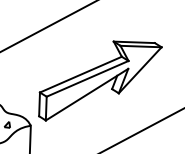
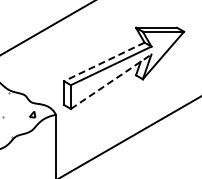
line: (81, 74) -> (104, 61), solid -> dashed
line: (87, 94) -> (111, 81), solid -> dashed

